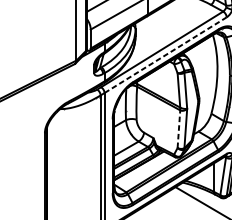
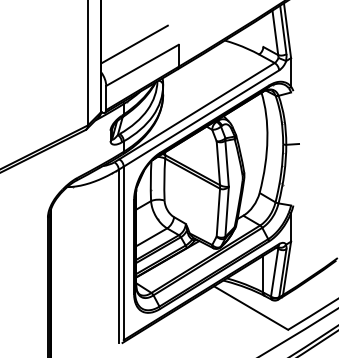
line: (165, 55) -> (201, 118), dashed -> solid
line: (179, 129) -> (218, 212), dashed -> solid

